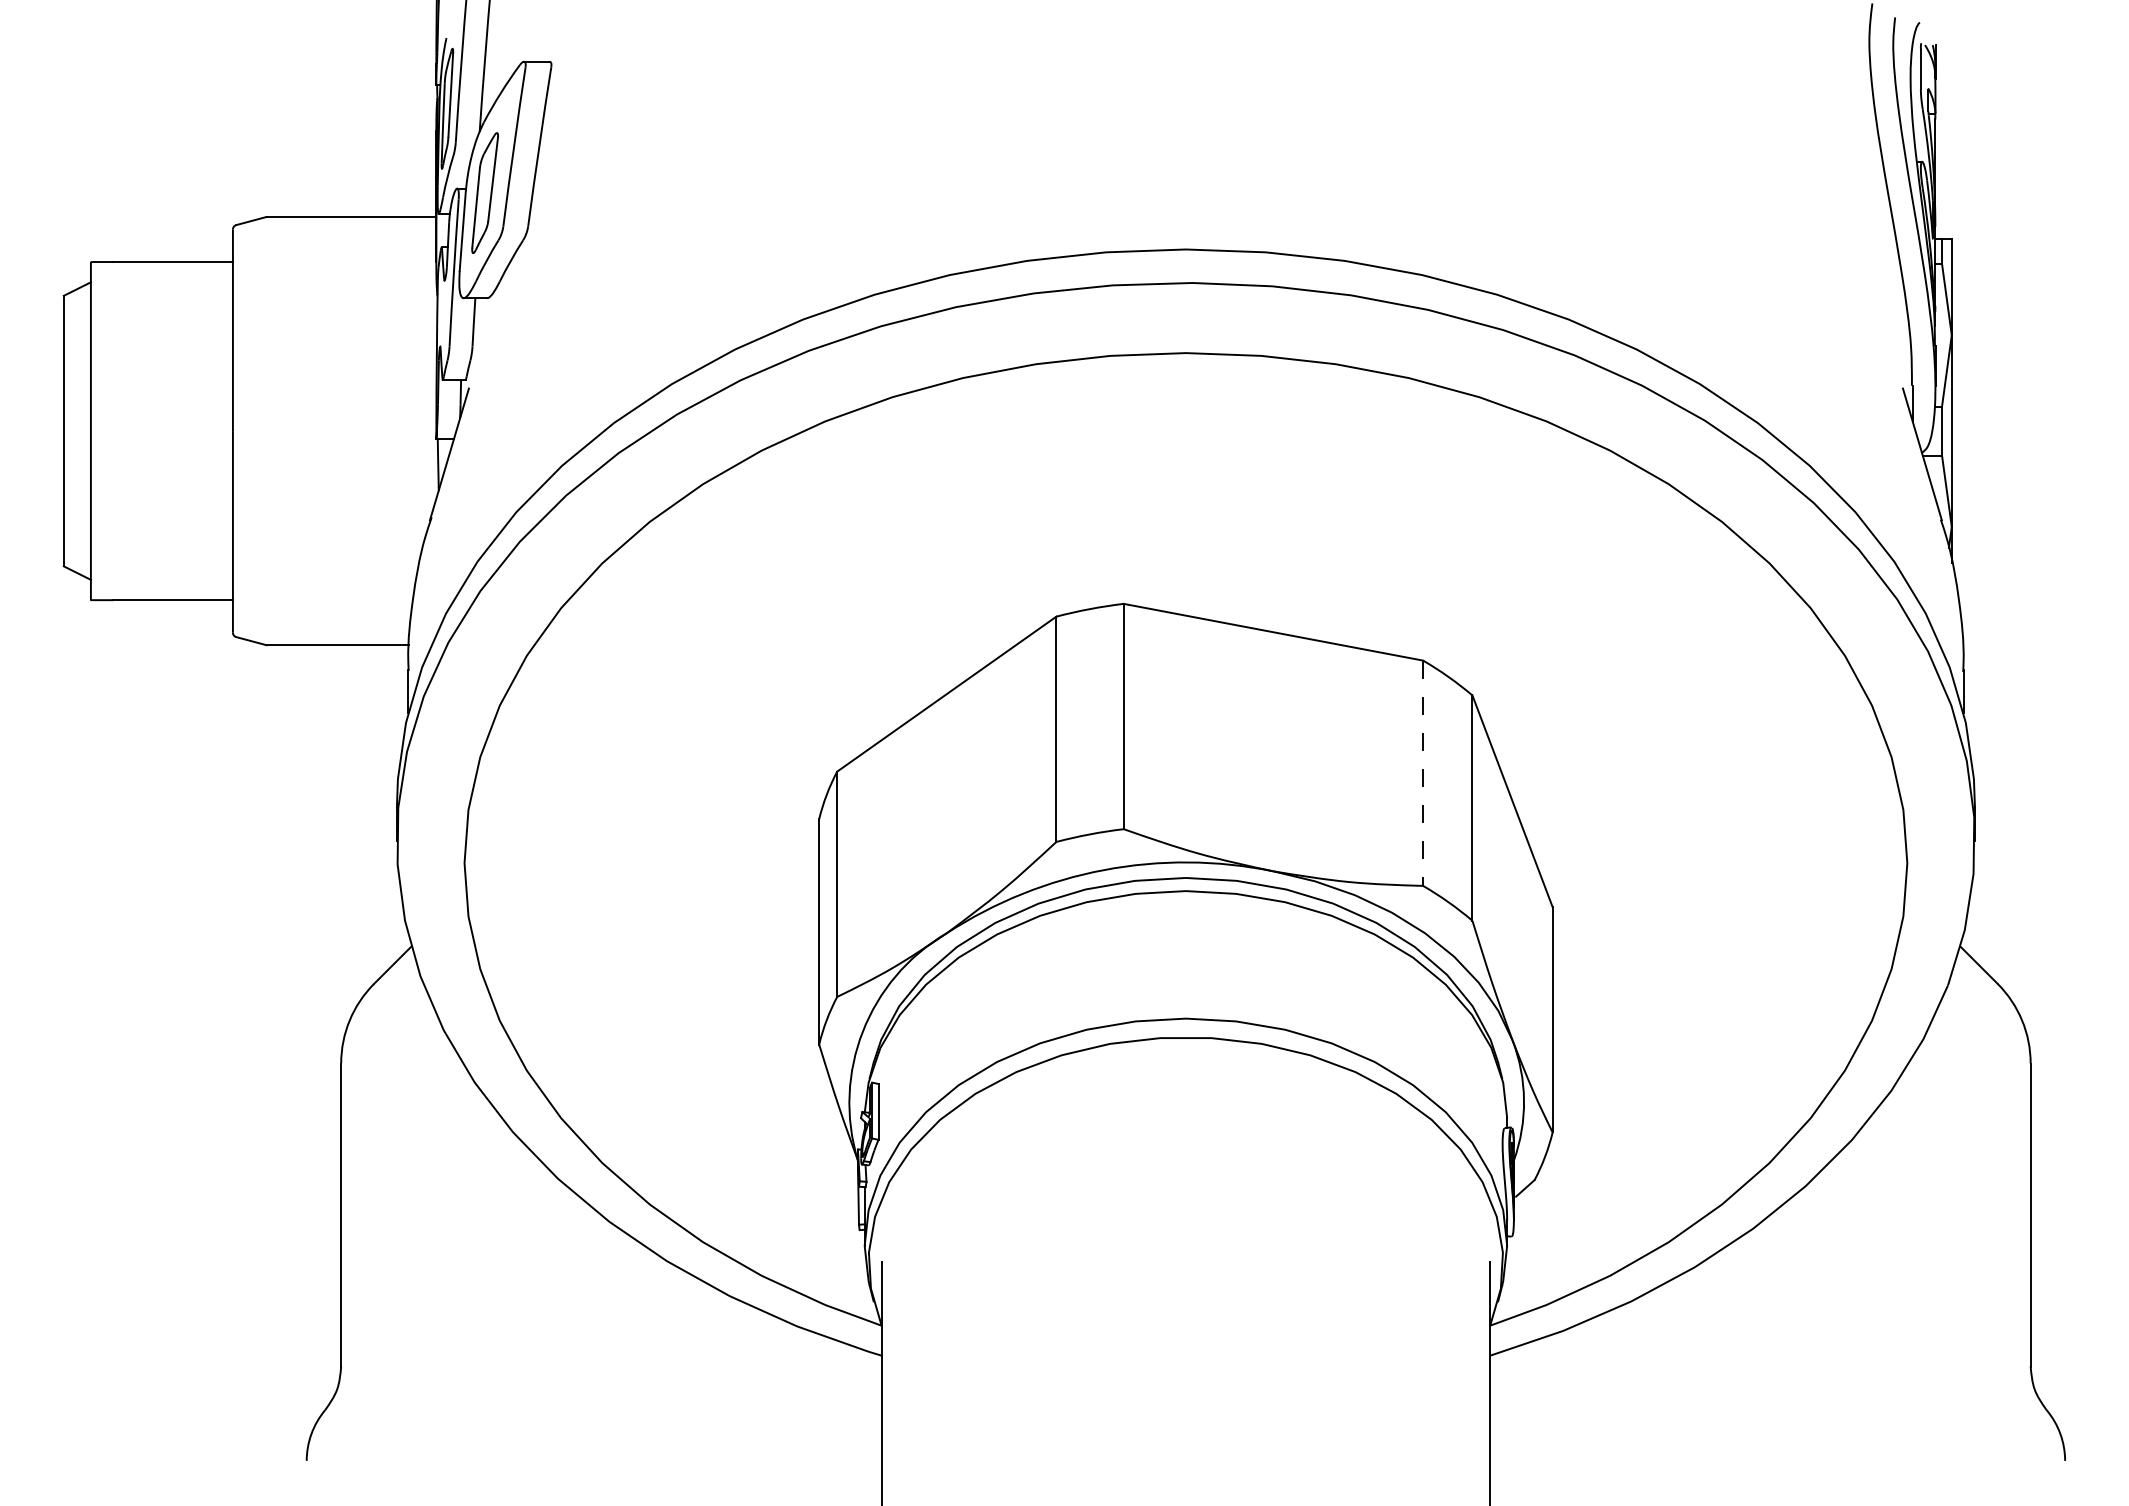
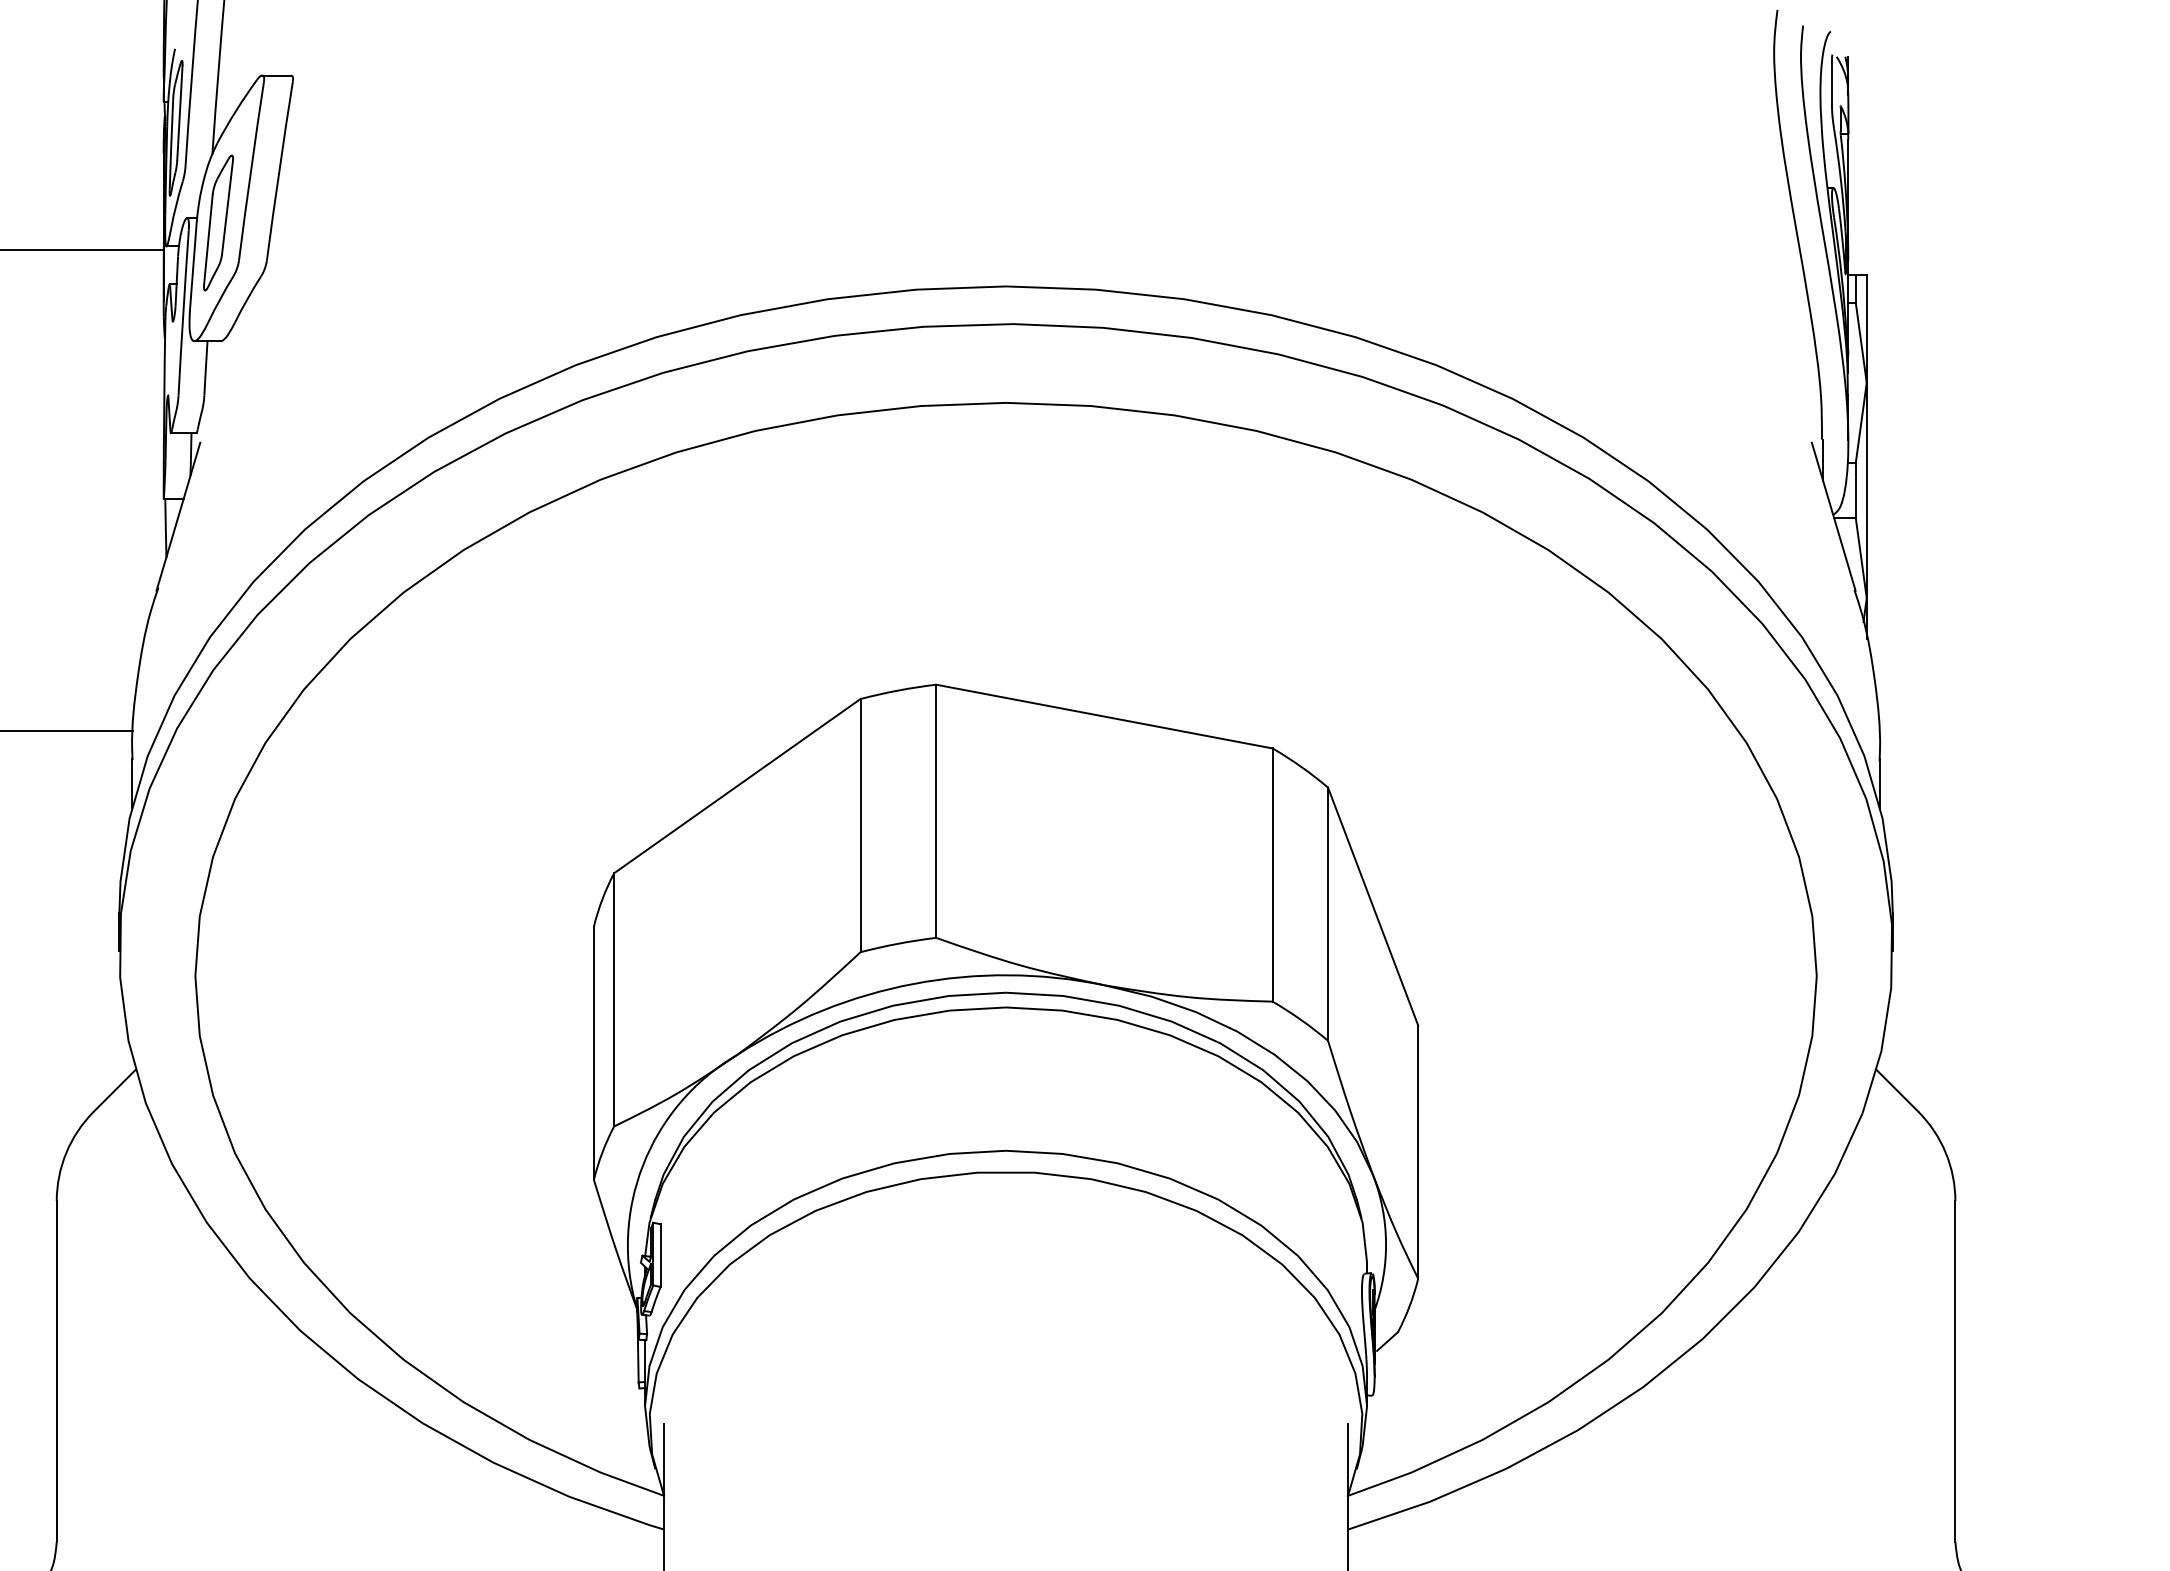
line: (1423, 773) -> (1273, 875), dashed -> solid

